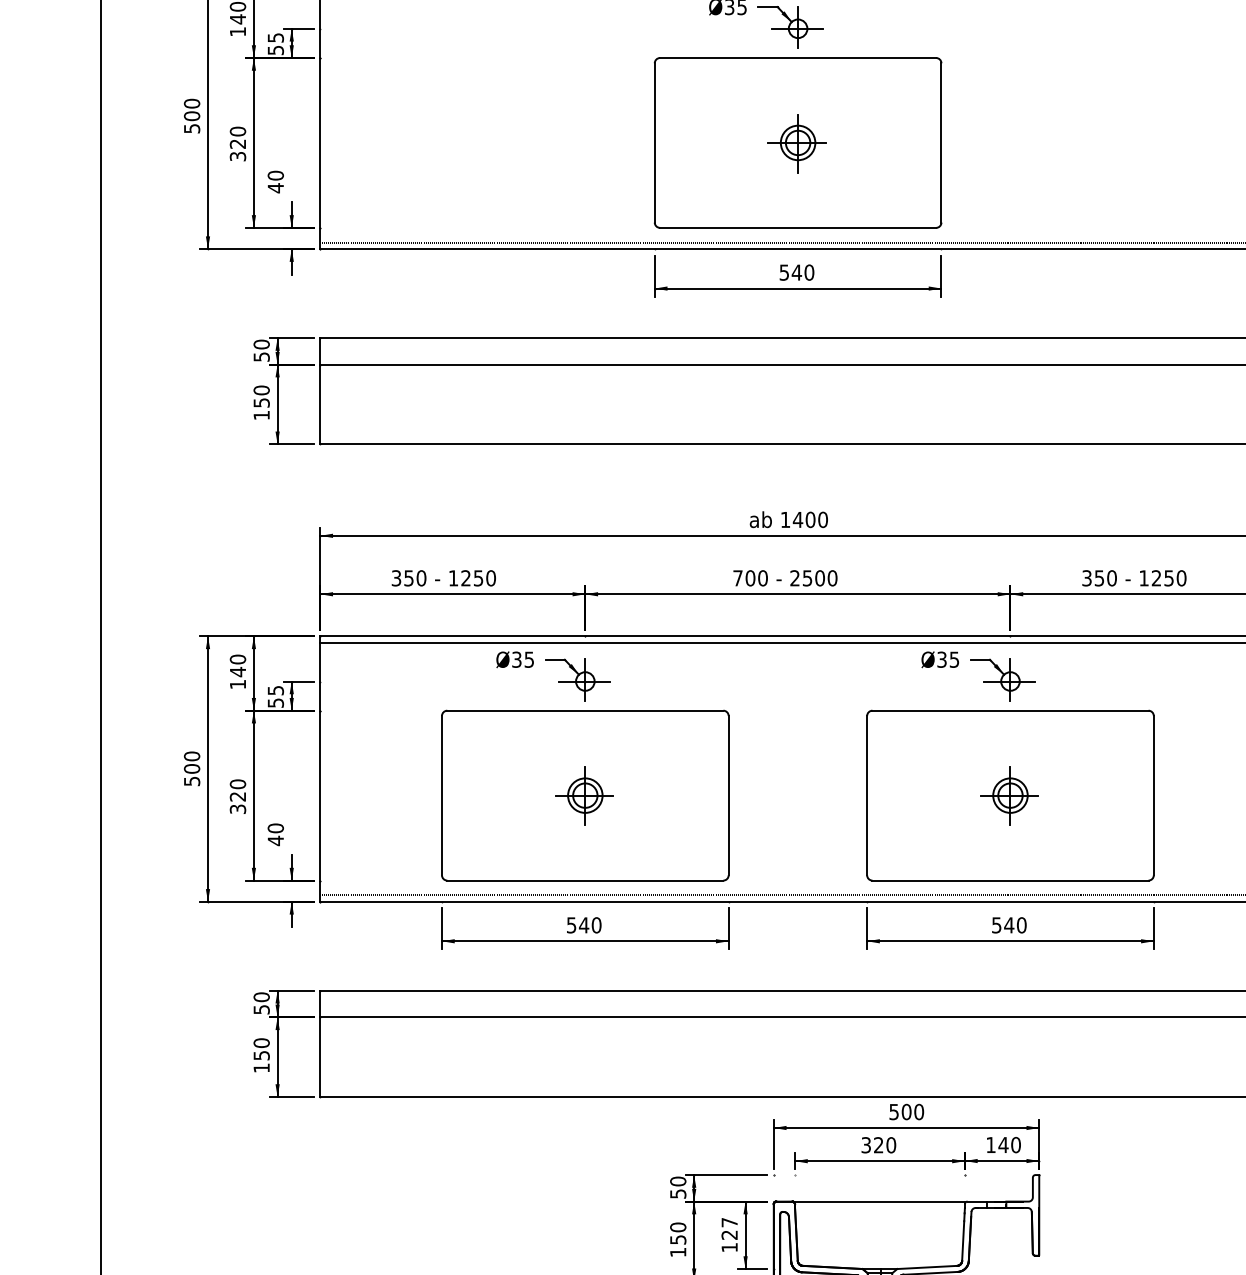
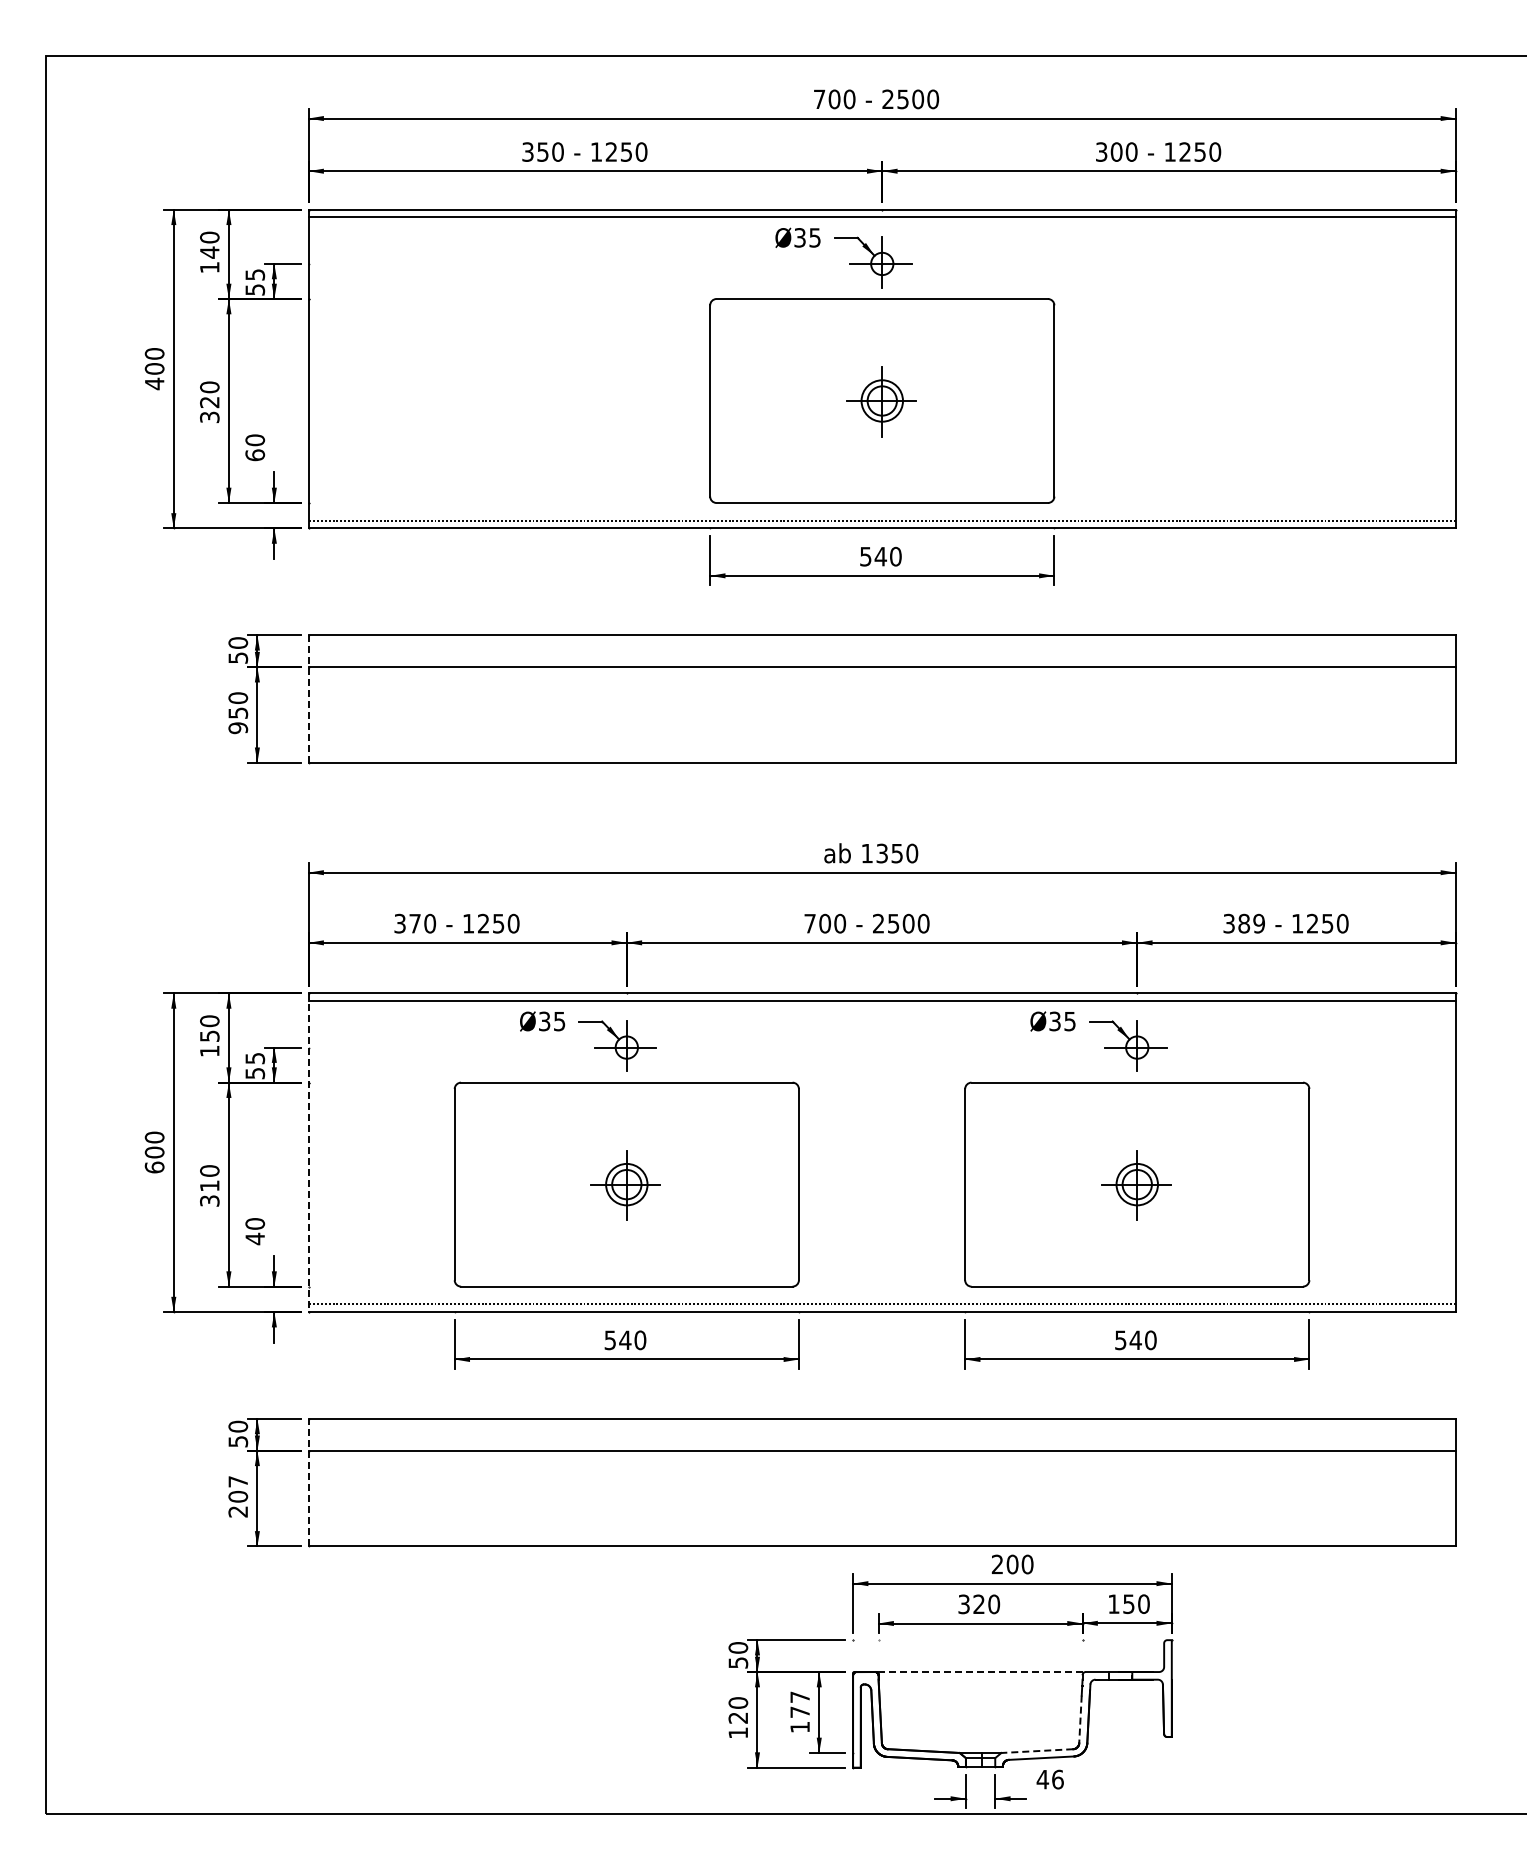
text: (191, 128) -> (154, 383), 500 -> 400
text: (276, 188) -> (255, 455), 40 -> 60
line: (320, 391) -> (308, 699), solid -> dashed
text: (261, 415) -> (238, 728), 150 -> 950
text: (804, 519) -> (889, 853), 1400 -> 1350
text: (408, 578) -> (414, 923), 350 -> 370
text: (1105, 578) -> (1251, 923), 350 -> 389
text: (237, 672) -> (209, 1036), 140 -> 150
line: (320, 769) -> (308, 1153), solid -> dashed
text: (191, 781) -> (154, 1167), 500 -> 600
text: (237, 796) -> (209, 1185), 320 -> 310
line: (320, 1043) -> (308, 1482), solid -> dashed
text: (261, 1055) -> (238, 1496), 150 -> 207
text: (893, 1112) -> (996, 1564), 500 -> 200
text: (1003, 1145) -> (1128, 1604), 140 -> 150
line: (879, 1201) -> (979, 1672), solid -> dashed
text: (729, 1234) -> (799, 1711), 127 -> 177
text: (678, 1239) -> (738, 1717), 150 -> 120
line: (963, 1241) -> (1080, 1719), solid -> dashed
line: (927, 1267) -> (1037, 1751), solid -> dashed

